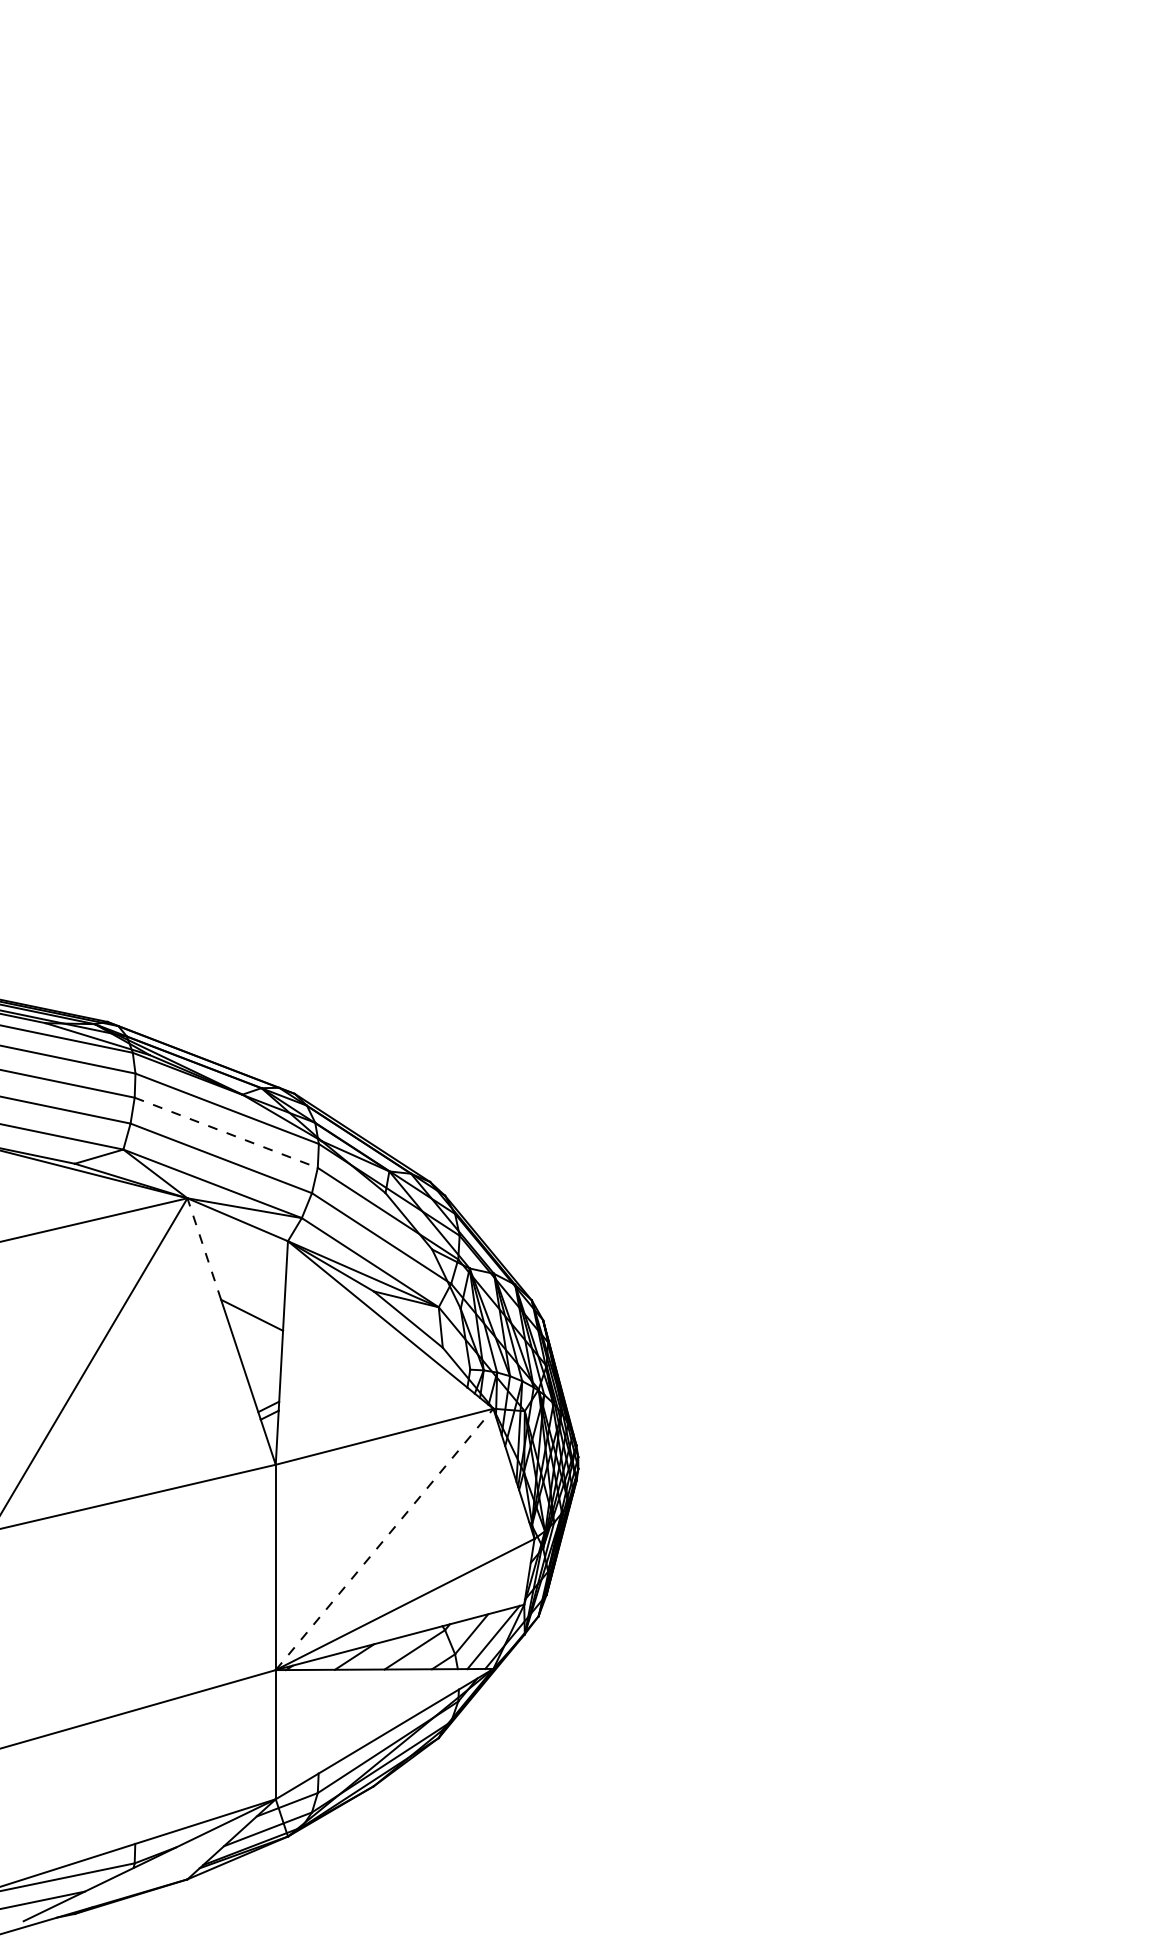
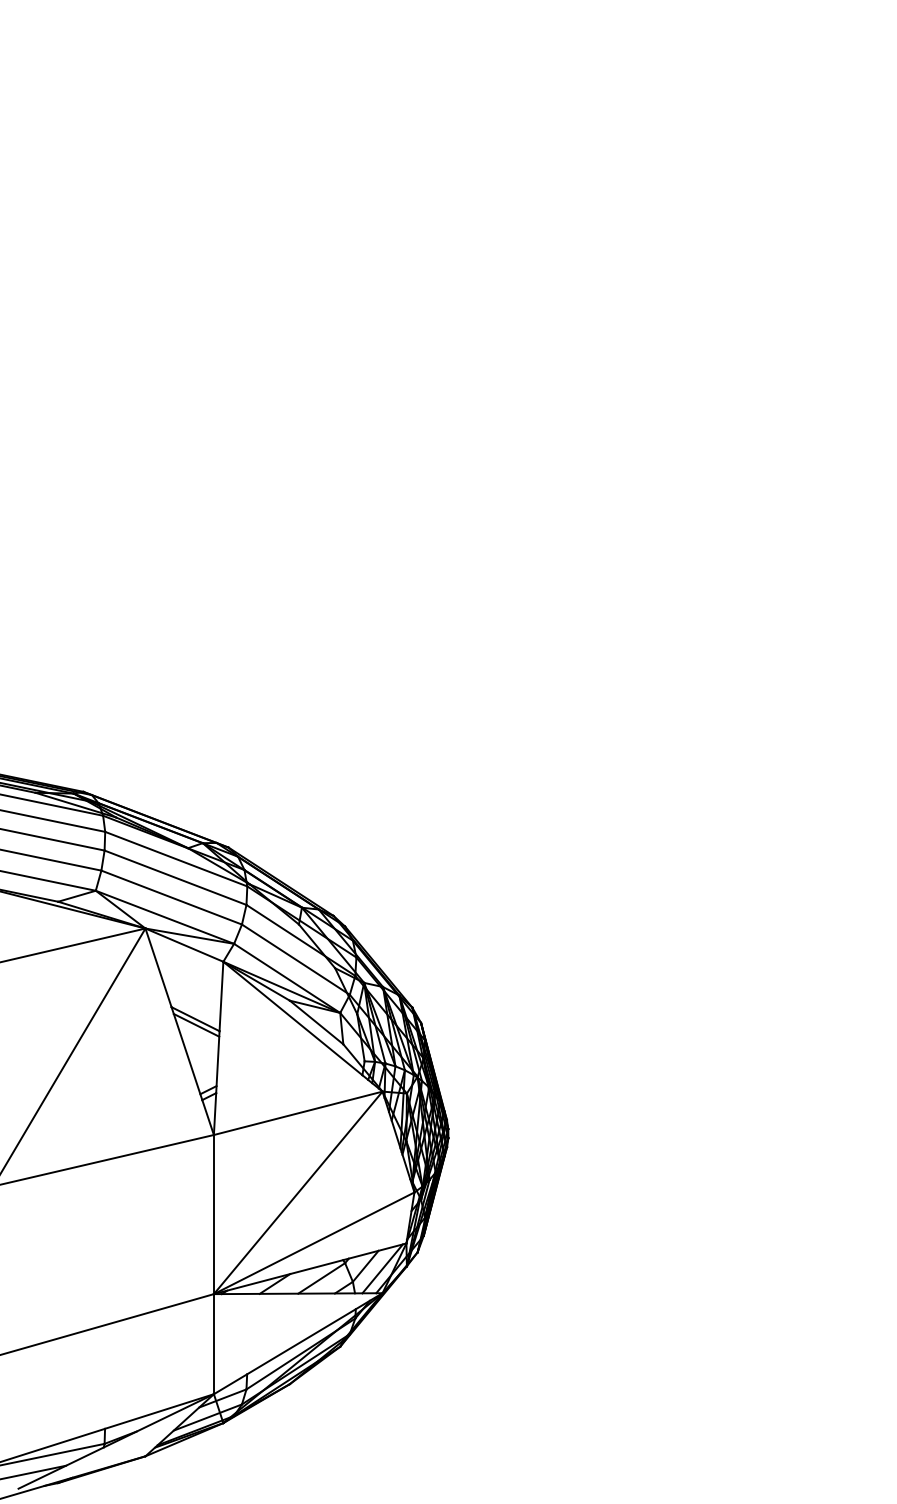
line: (226, 1132) -> (175, 877), dashed -> solid
line: (204, 1248) -> (158, 967), dashed -> solid
line: (252, 1322) -> (195, 1024), added
line: (384, 1539) -> (298, 1192), dashed -> solid

